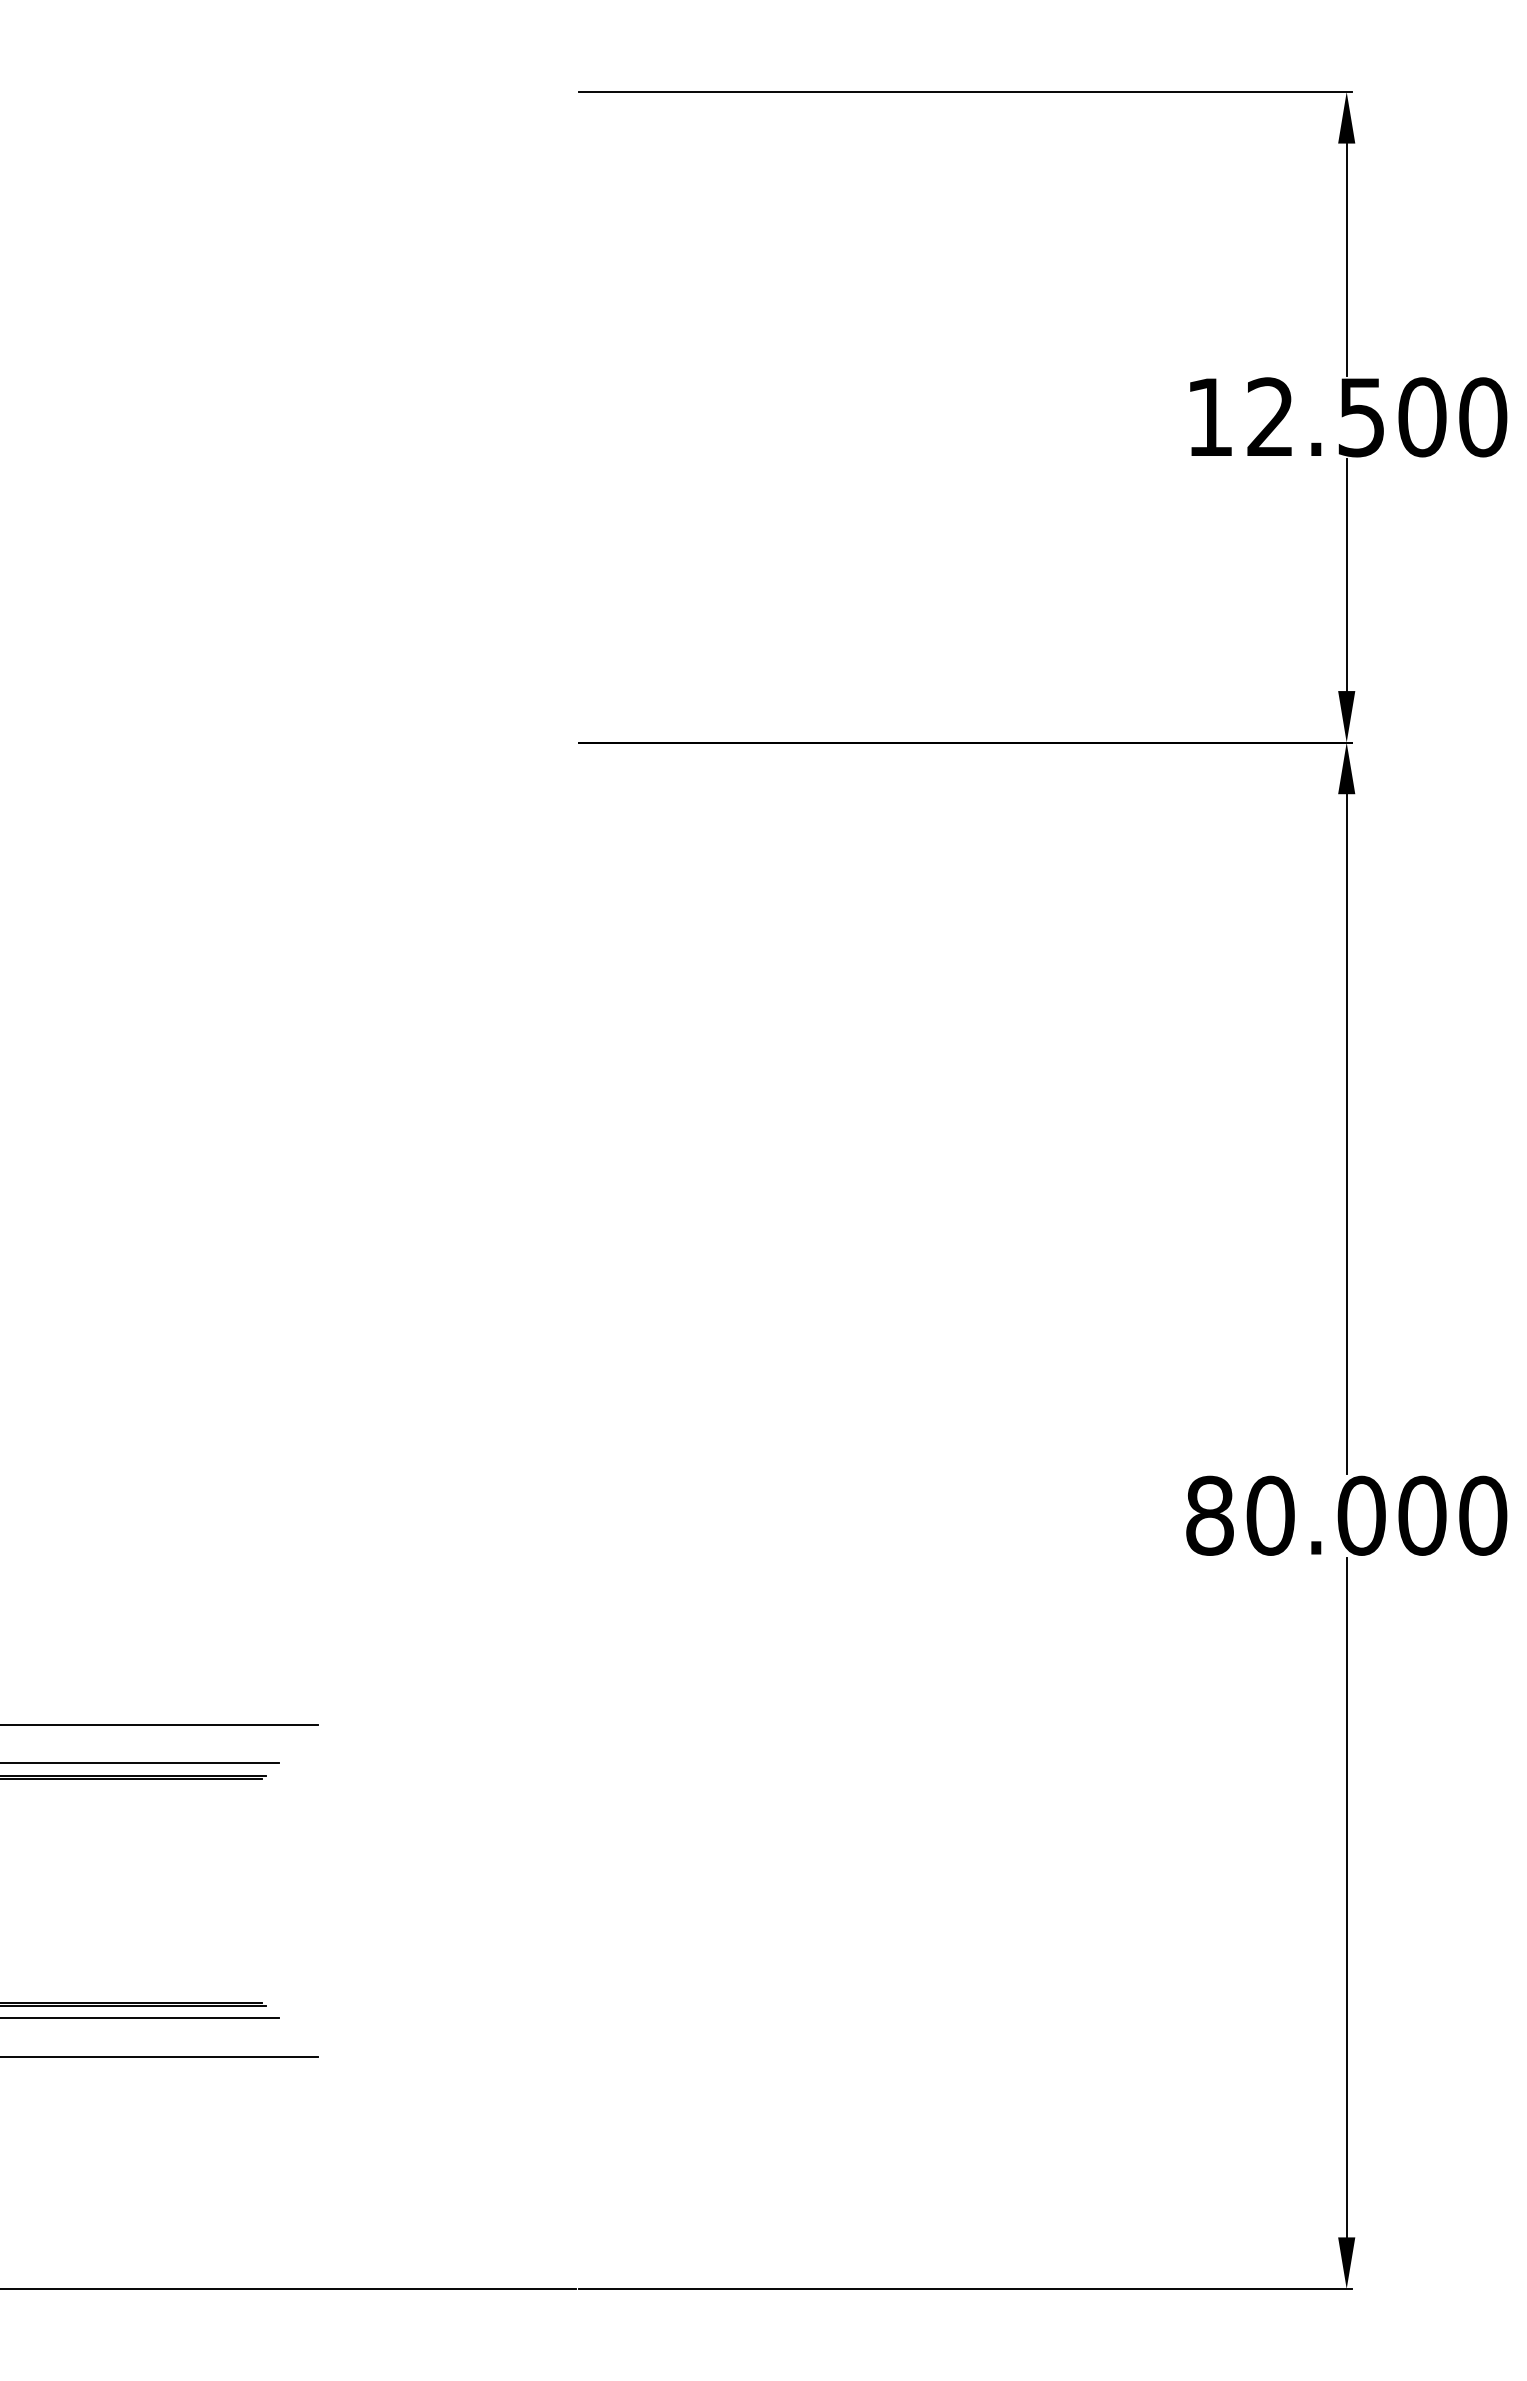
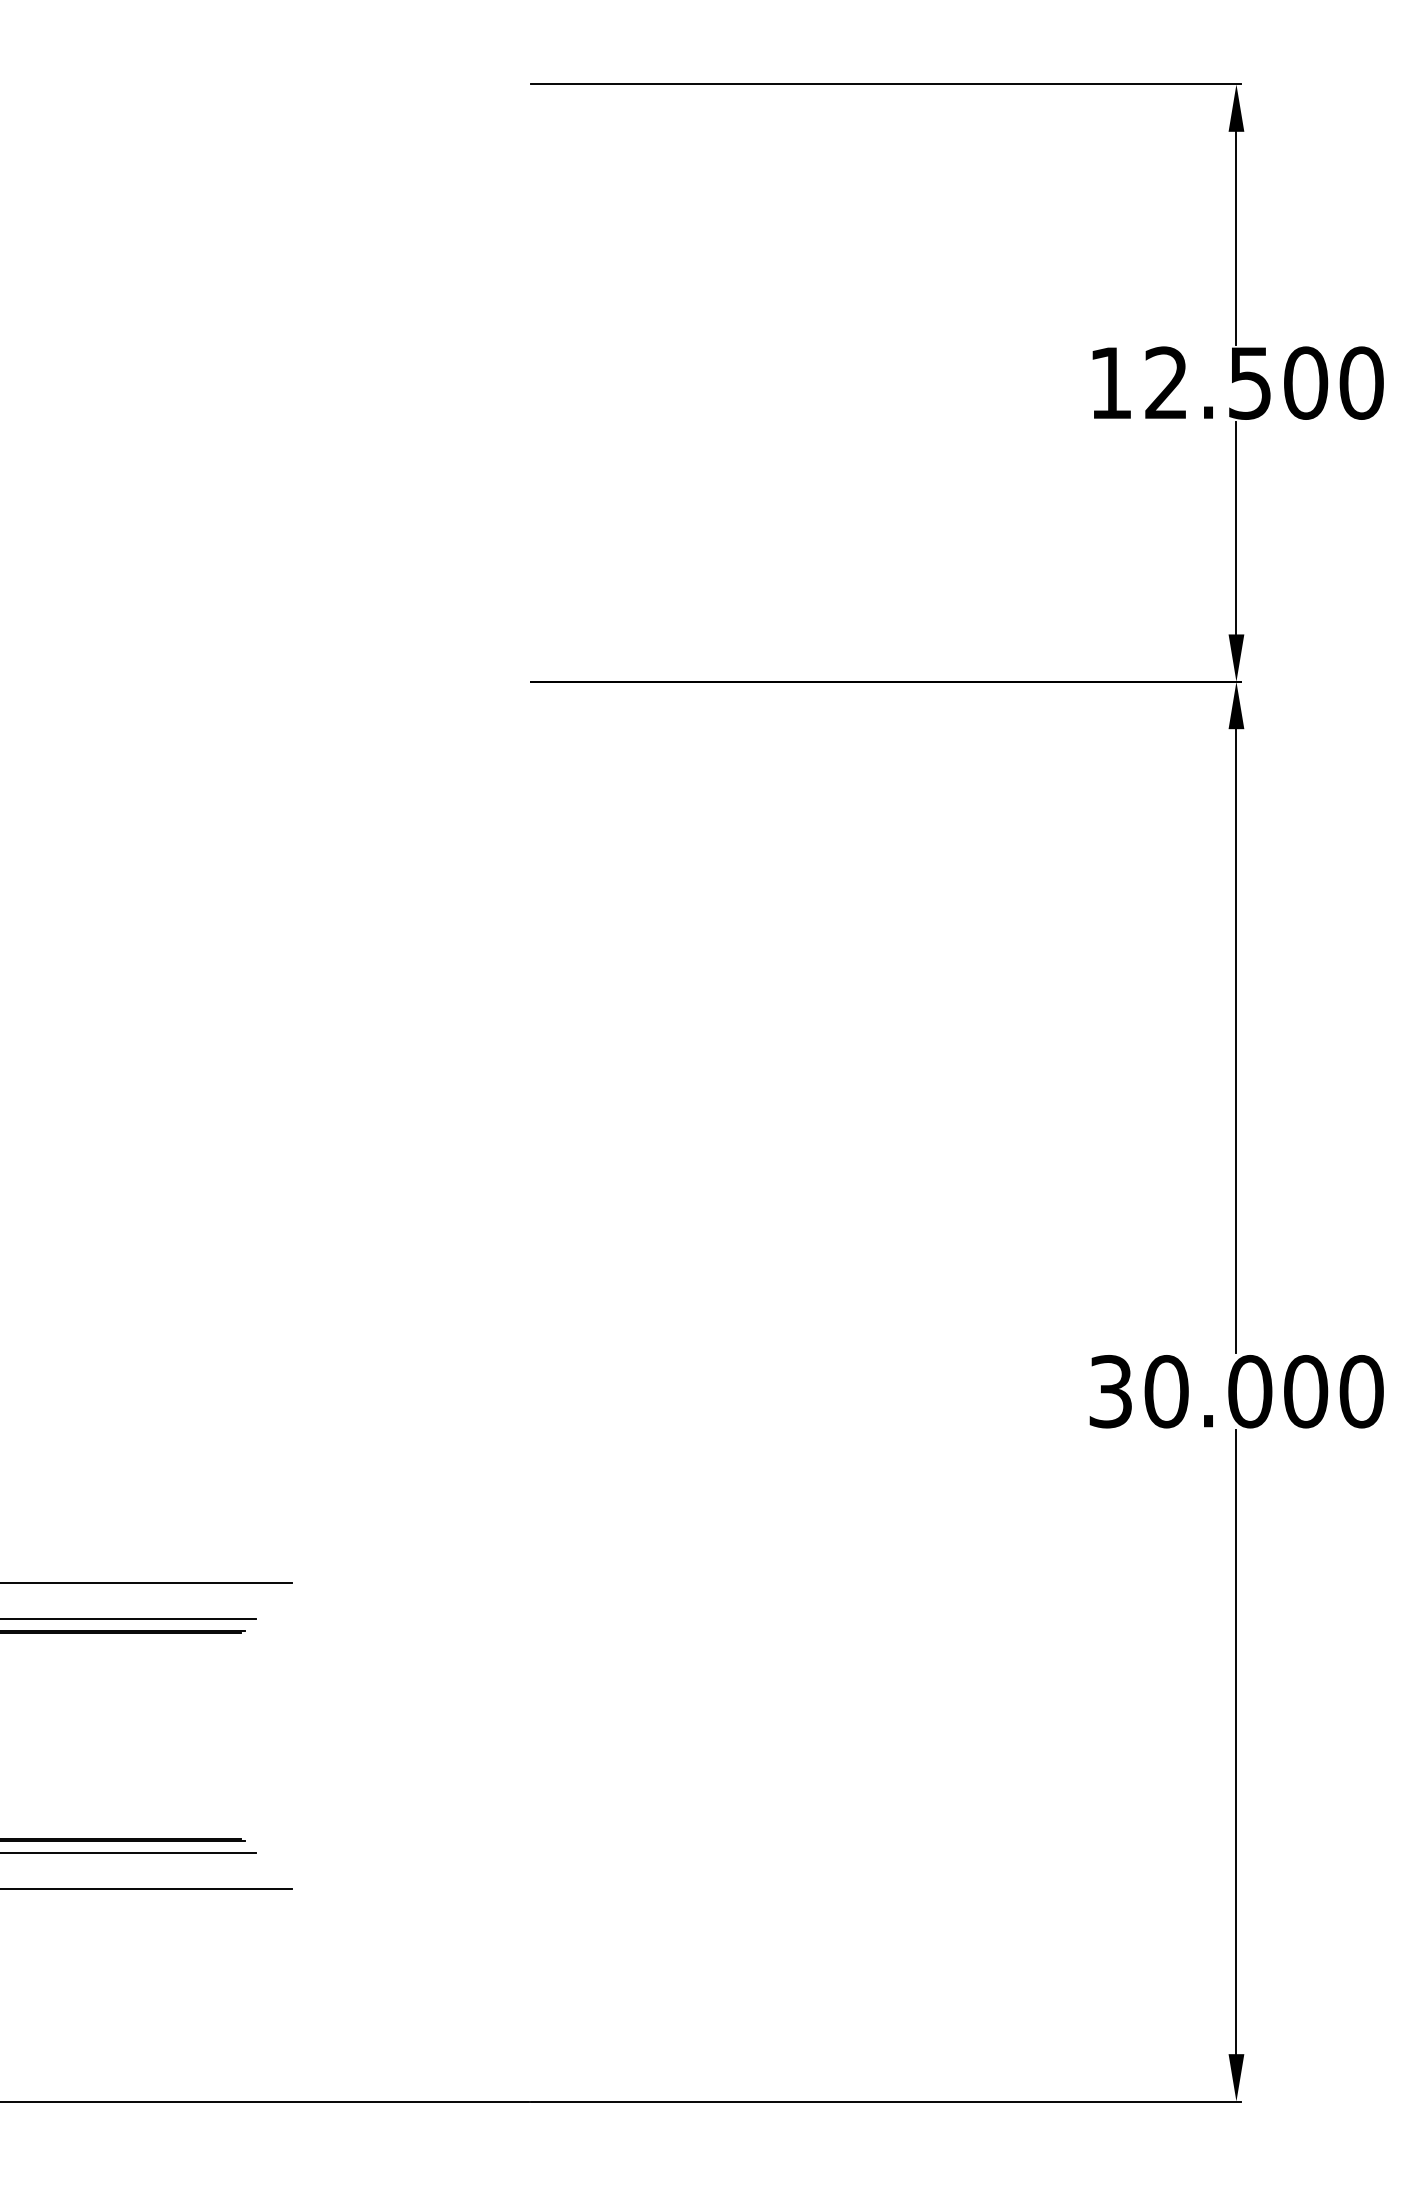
text: (1209, 1515) -> (1110, 1391), 80.000 -> 30.000

